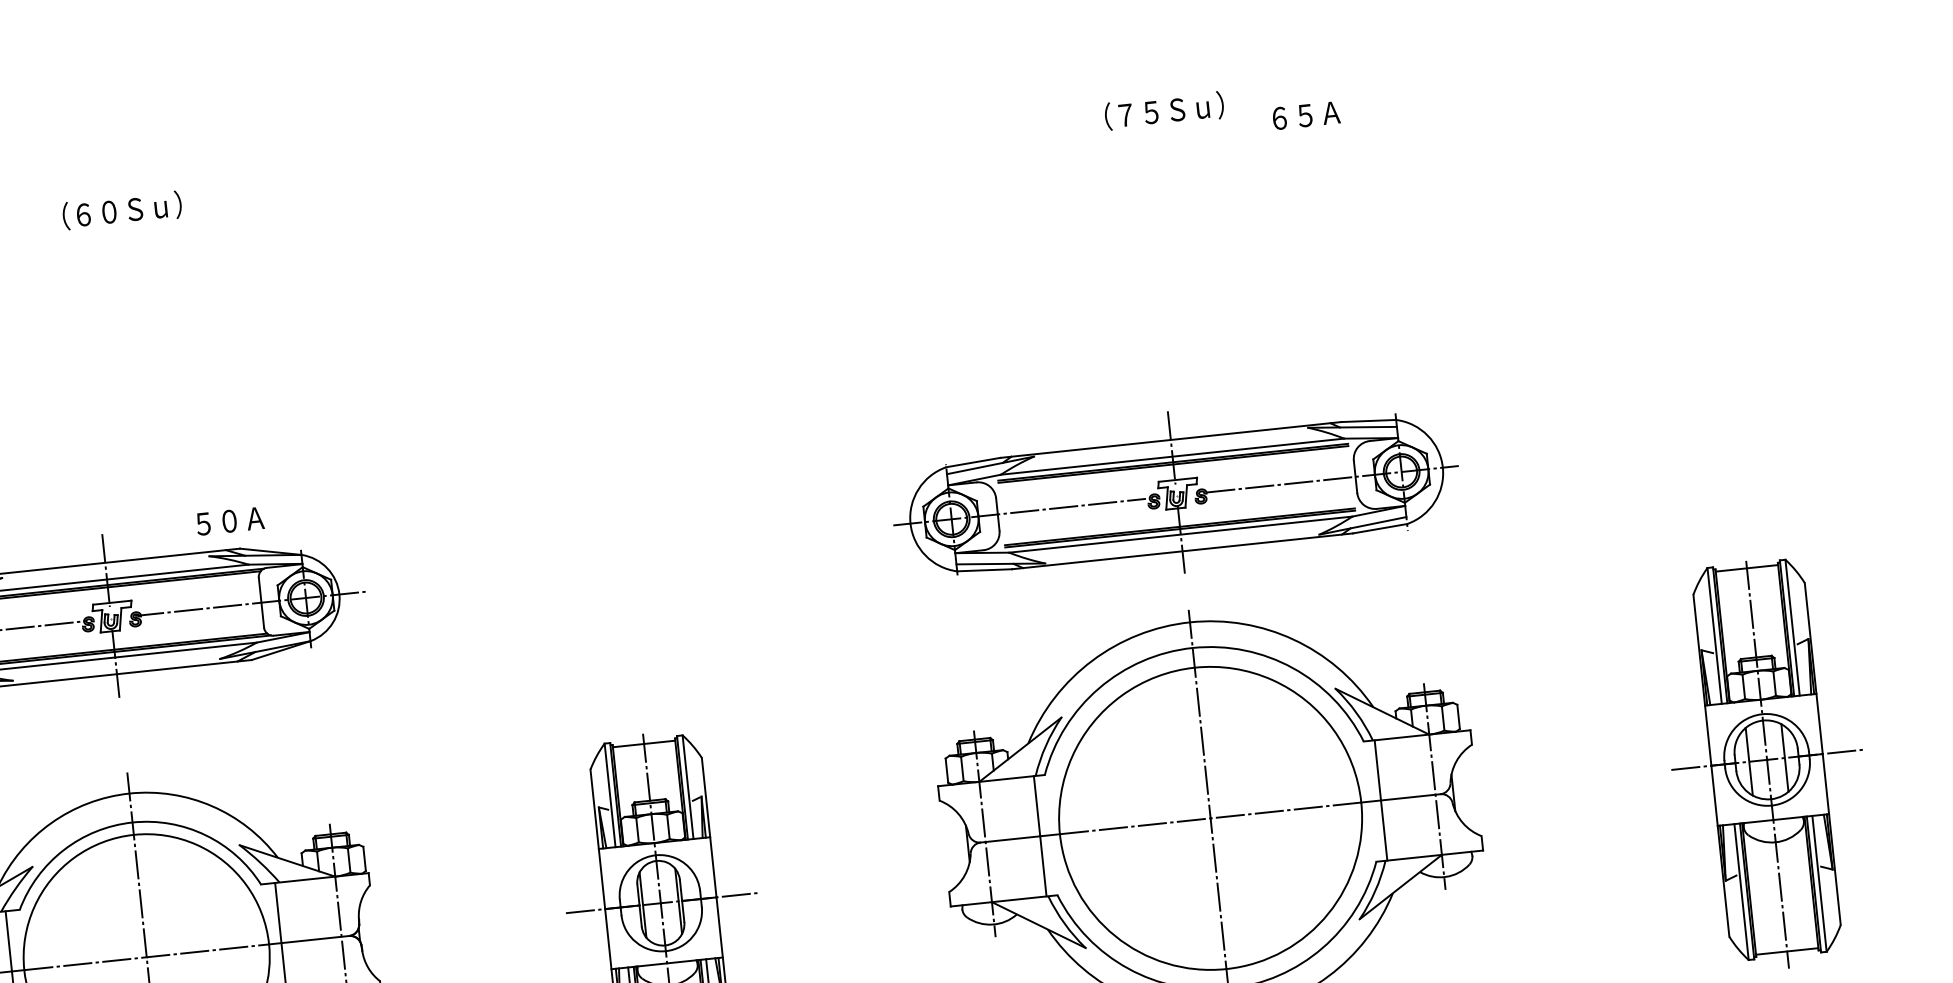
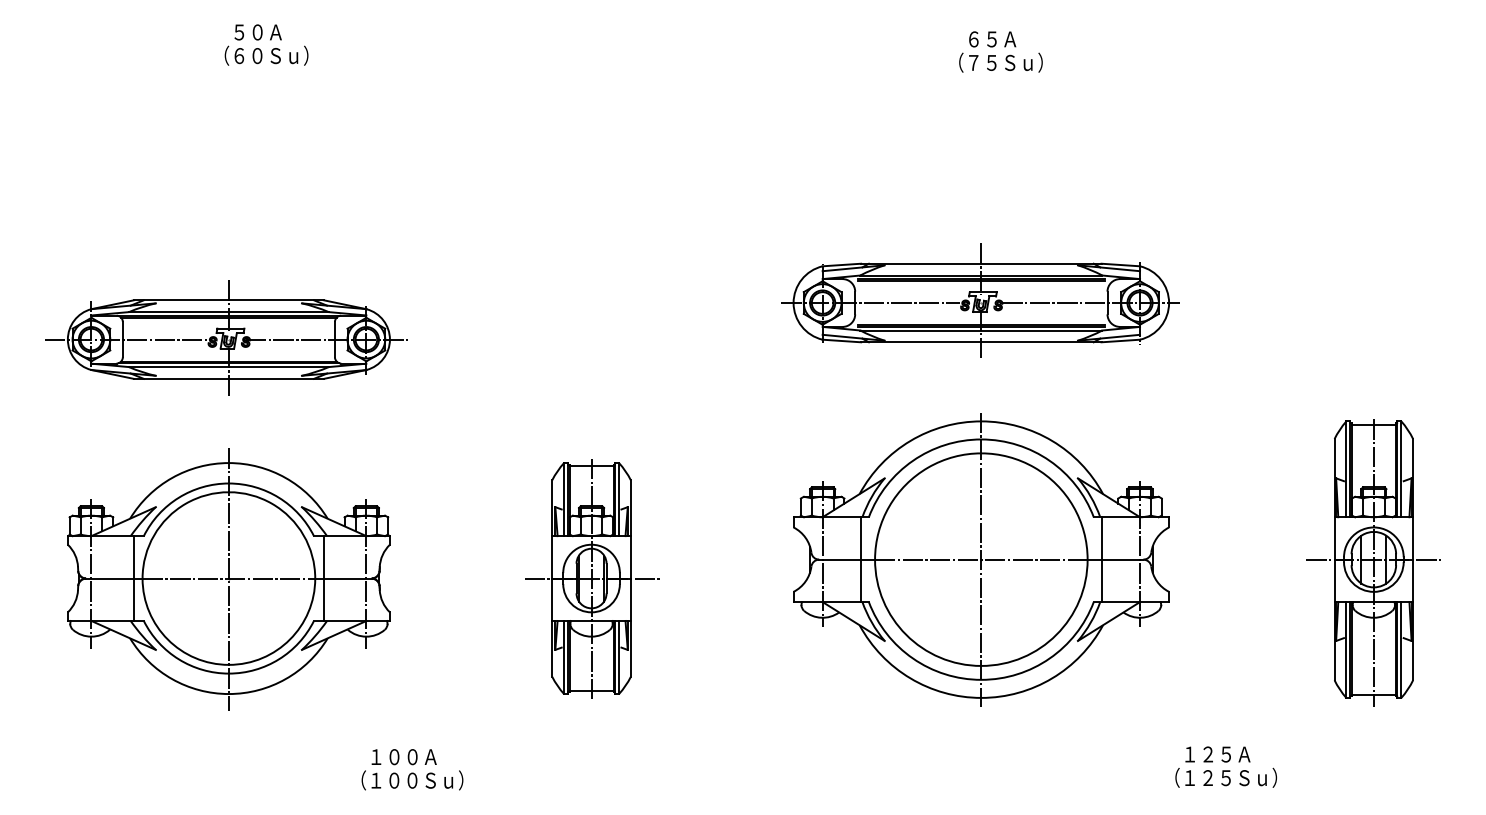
text: (1306, 115) -> (992, 39), moved
part: (1175, 492) -> (980, 300), moved
text: (229, 521) -> (257, 32), moved

